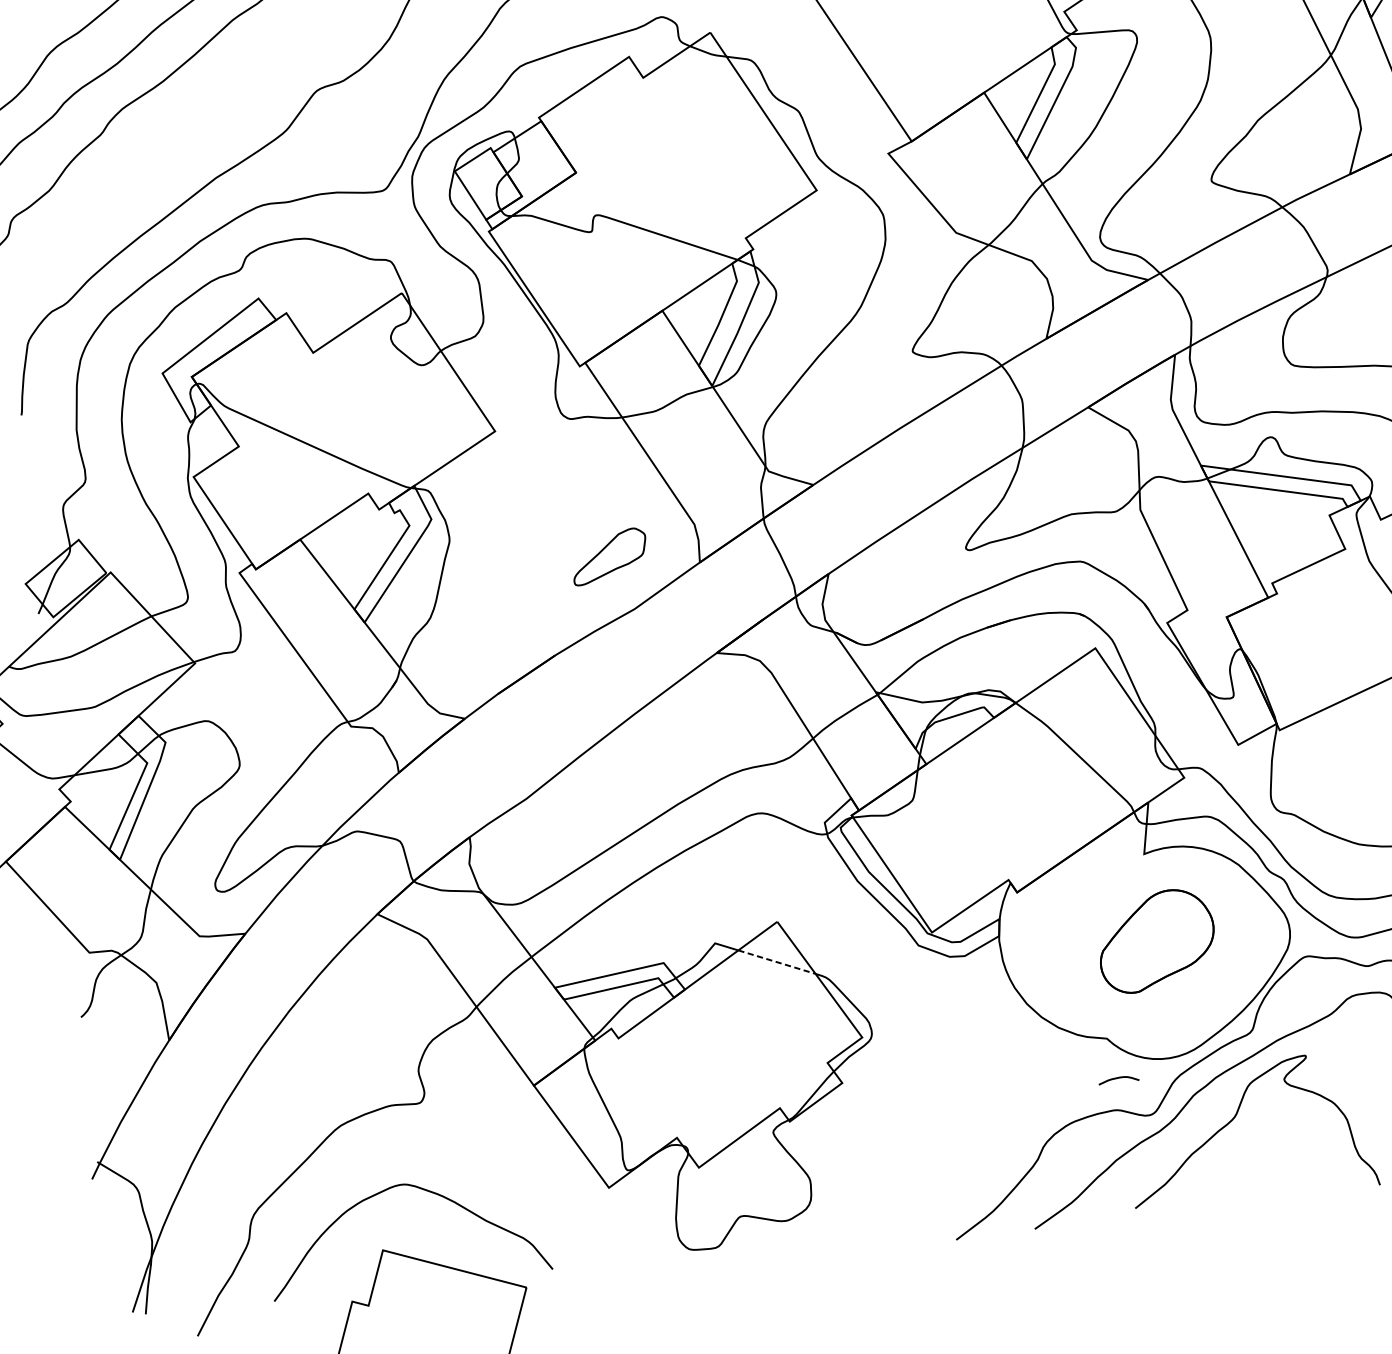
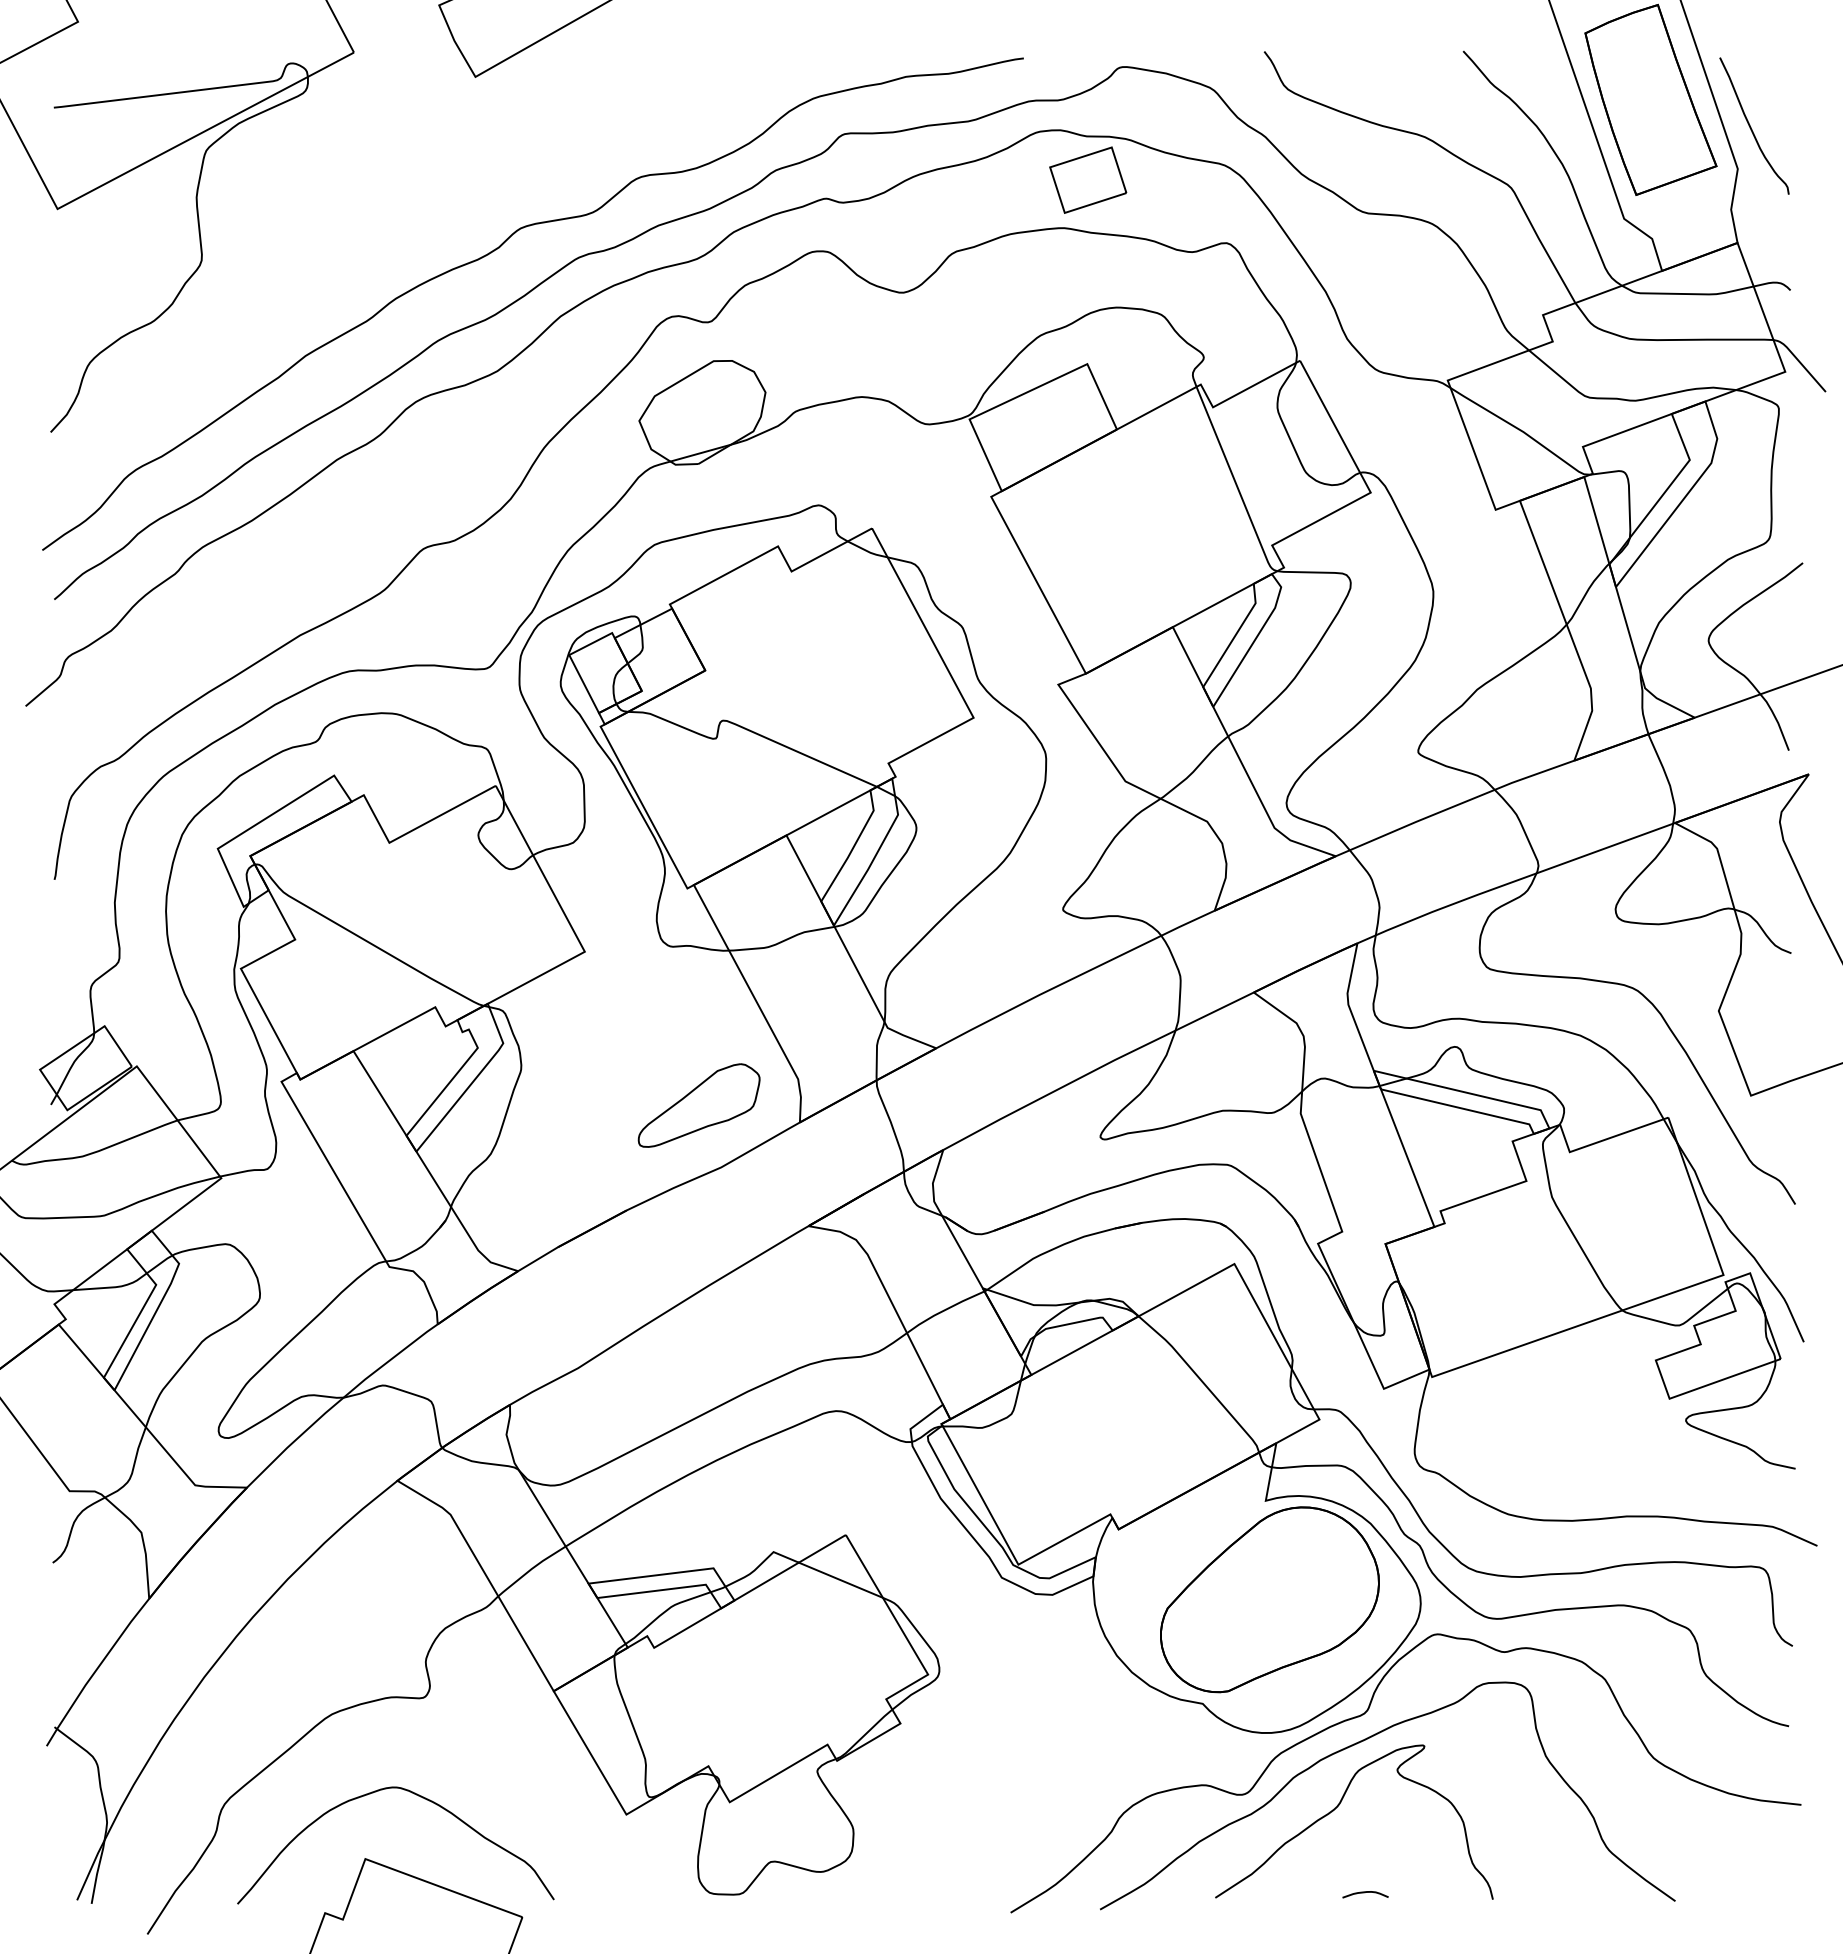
part: (609, 556) -> (698, 1105), size x1.43
part: (1156, 940) -> (1269, 1599), size x1.67
line: (776, 962) -> (840, 1580), dashed -> solid
curve: (1117, 1079) -> (1364, 1893), moved

